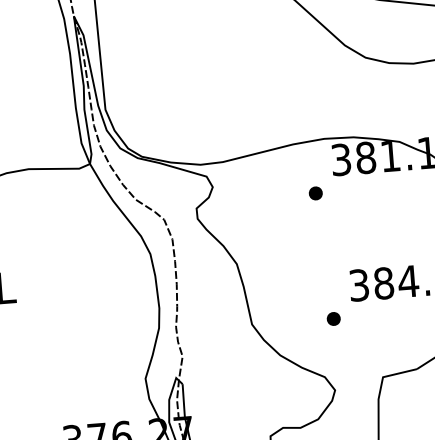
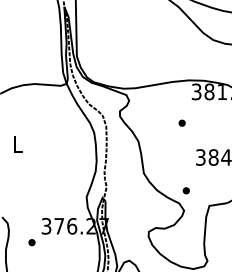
part: (314, 192) -> (181, 122), moved
part: (332, 318) -> (185, 190), moved

